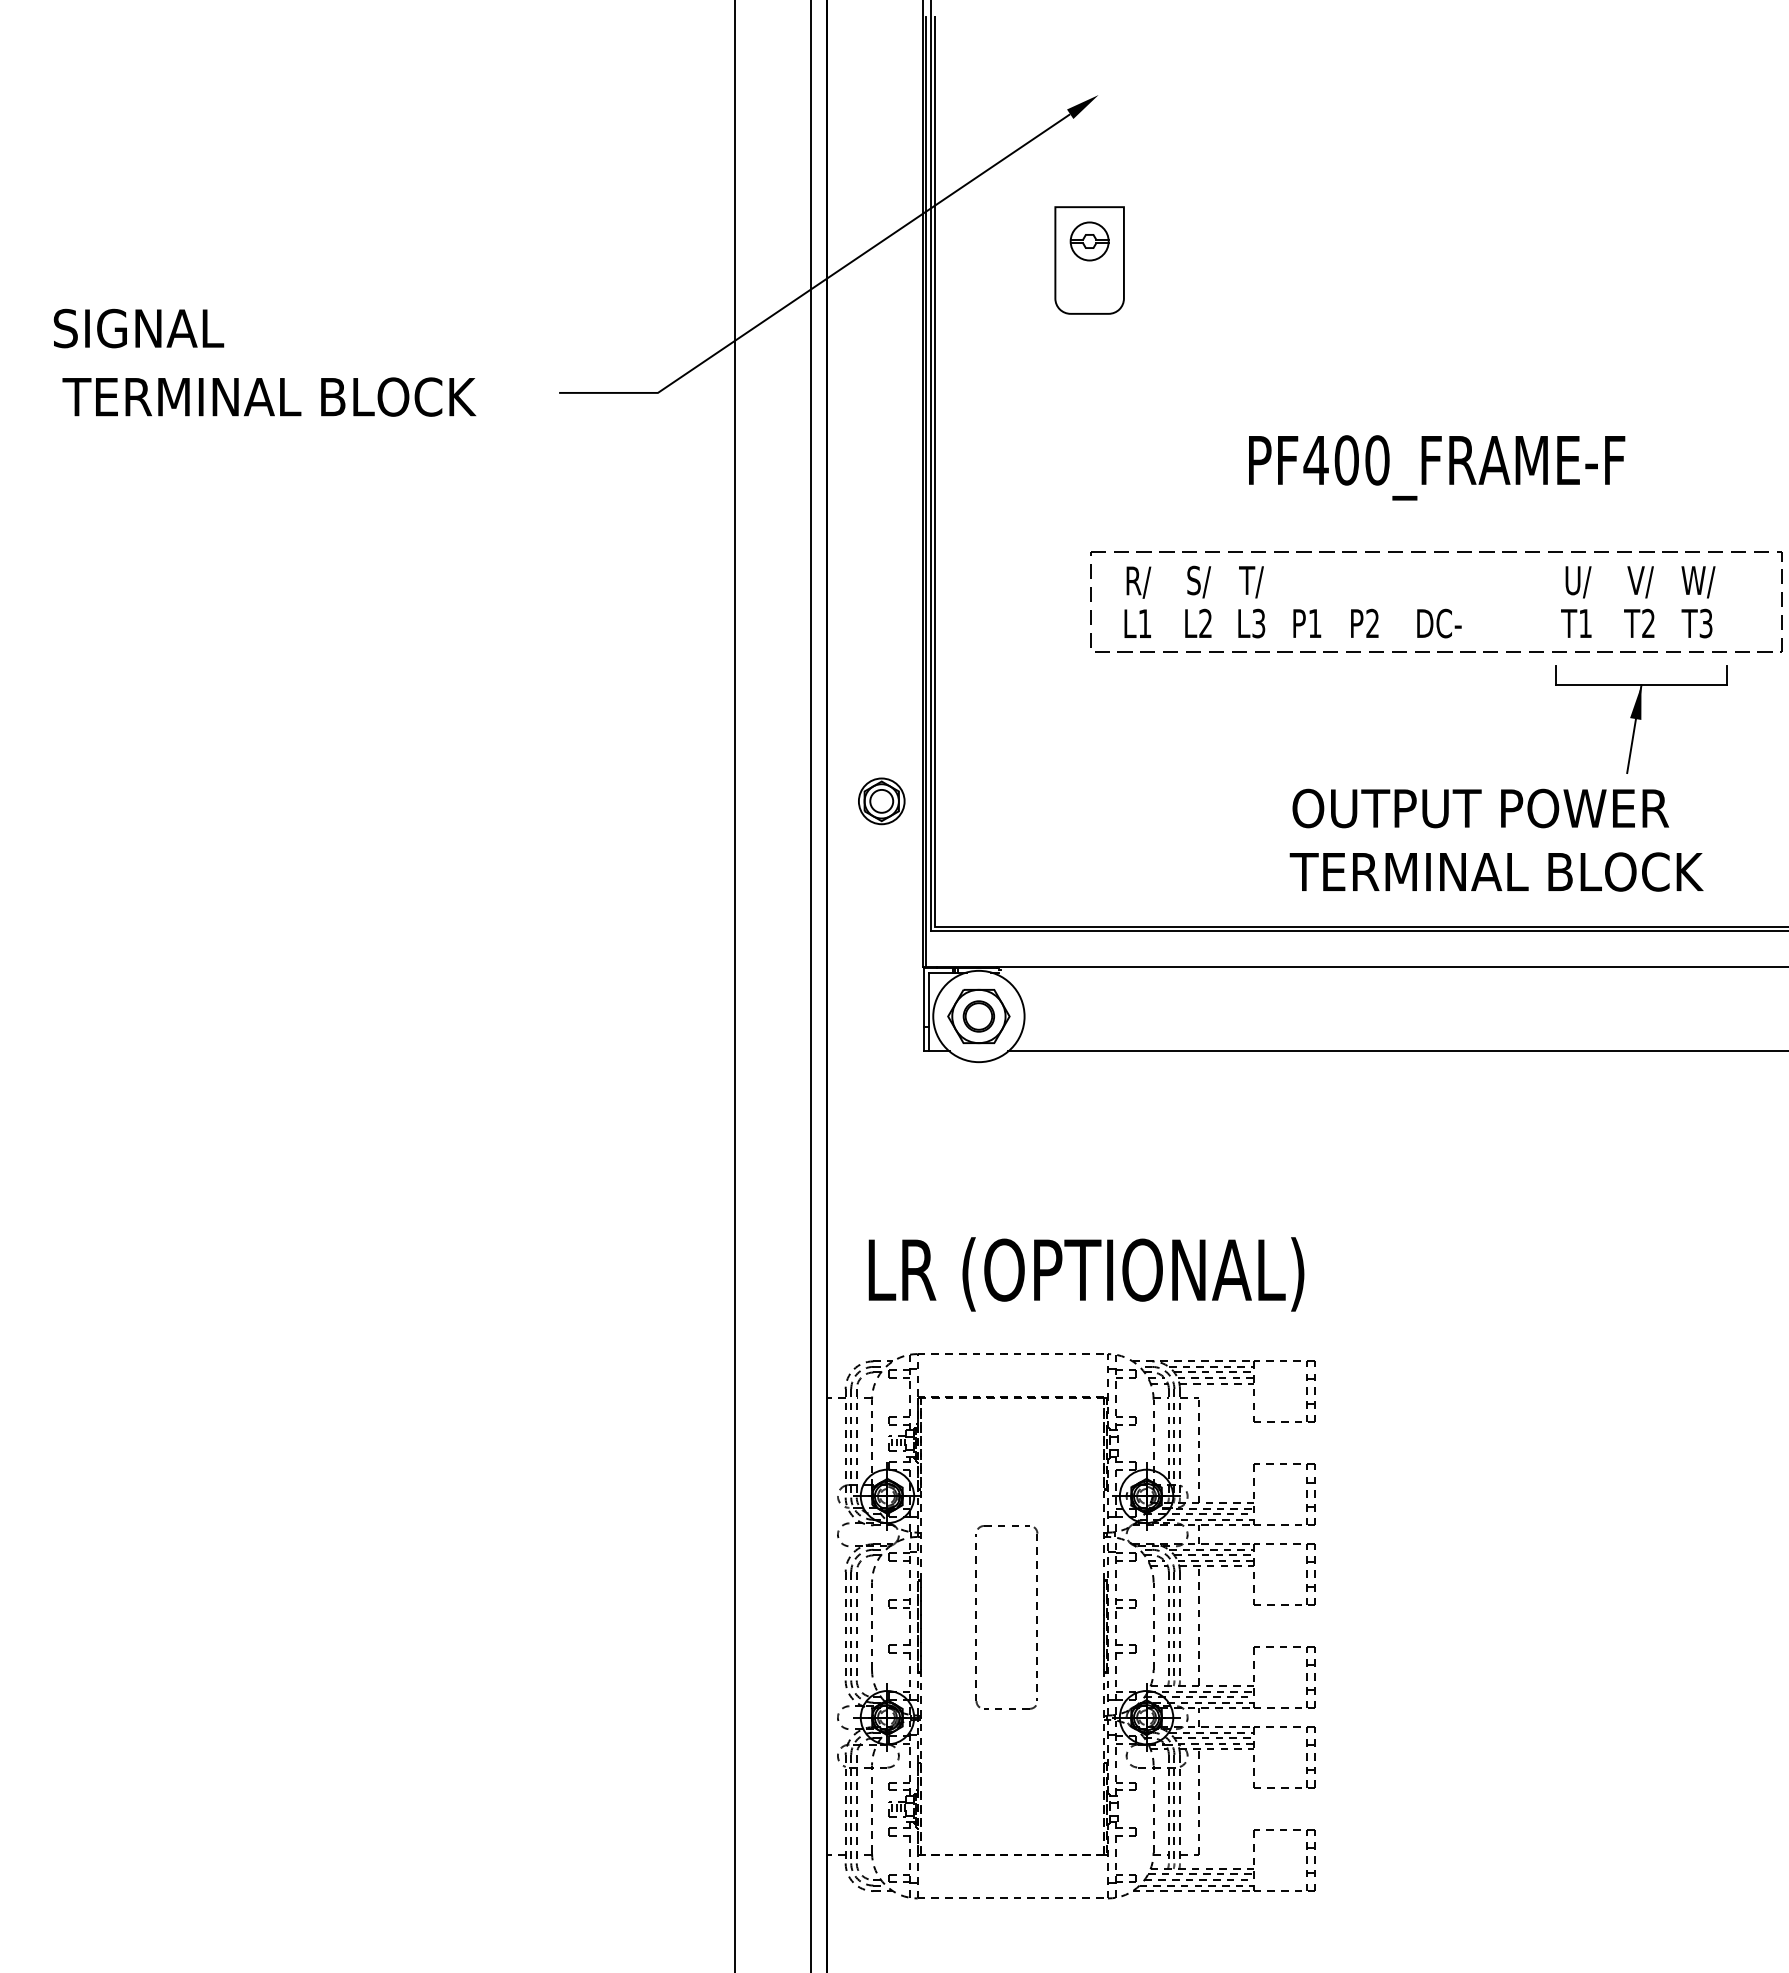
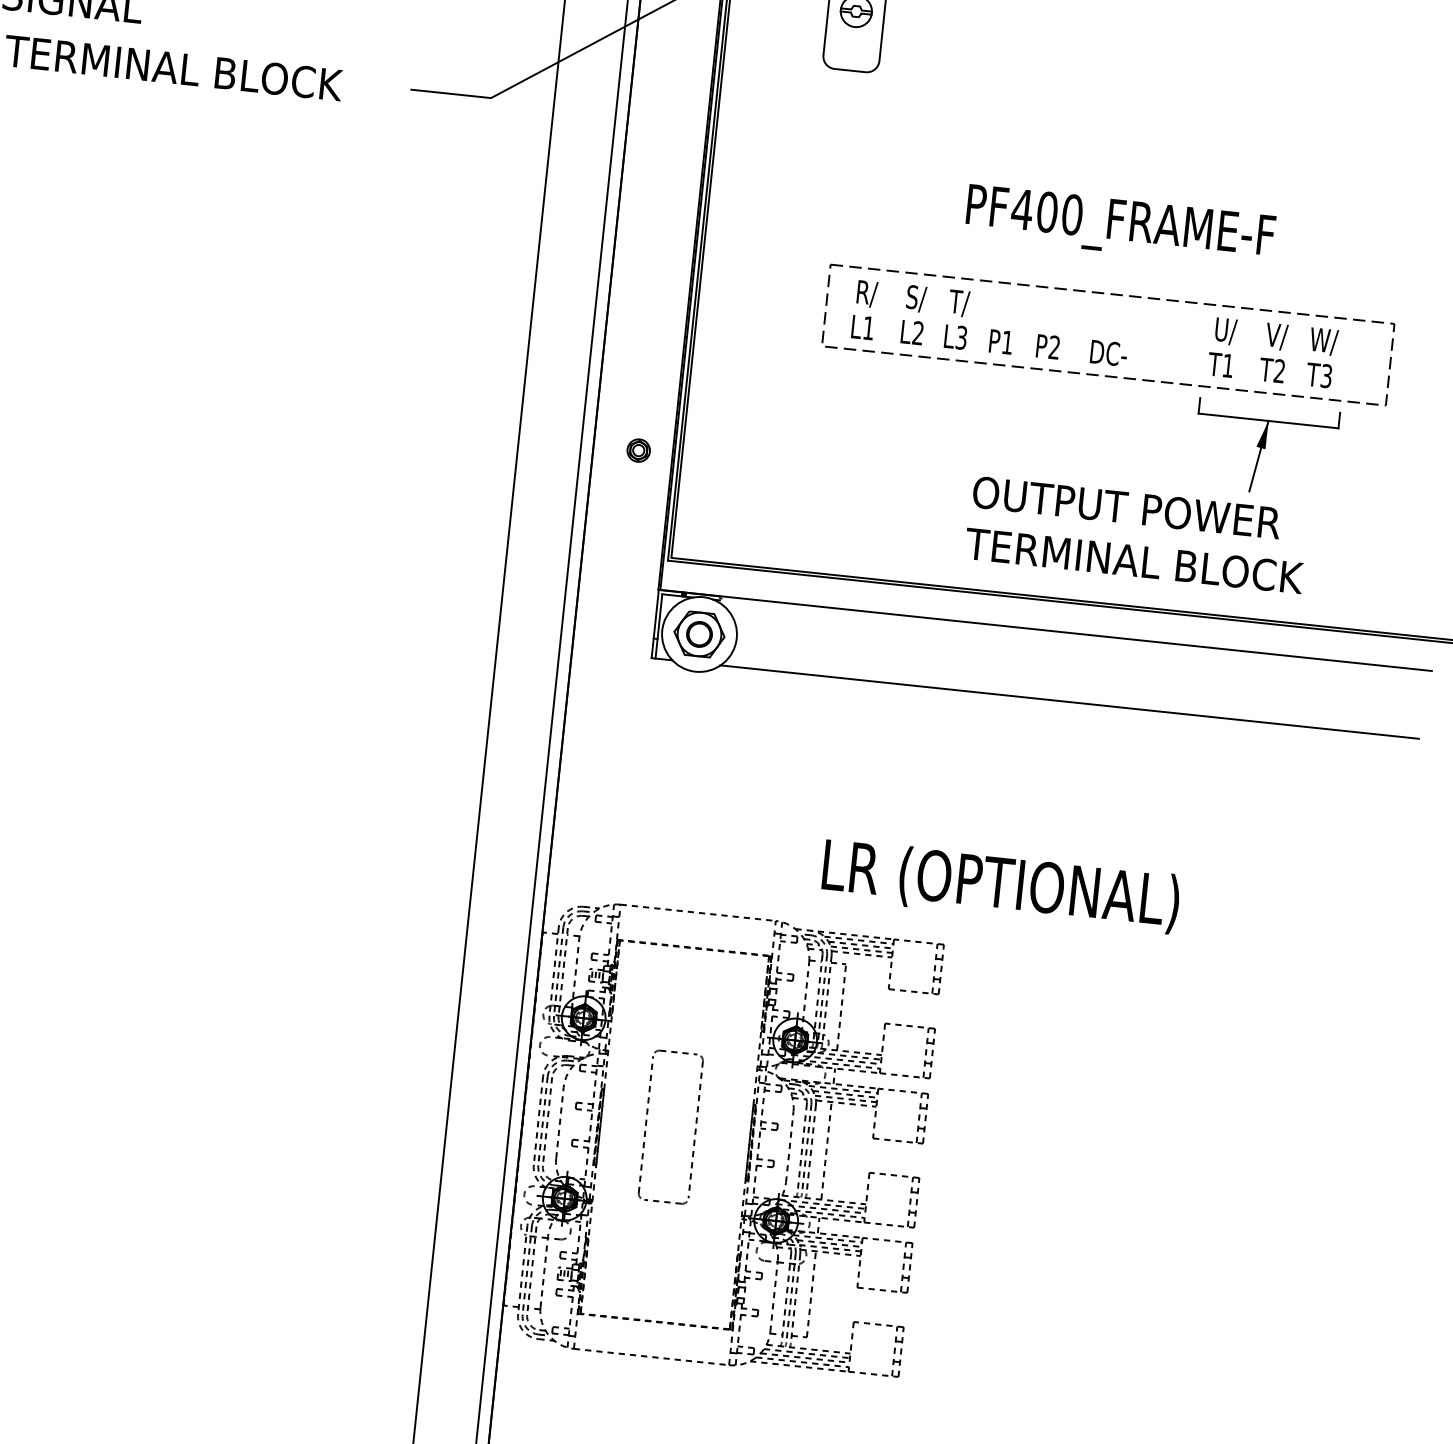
part: (881, 801) -> (638, 450), size x0.6
text: (1086, 1274) -> (1001, 886), moved

